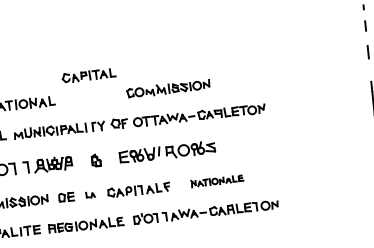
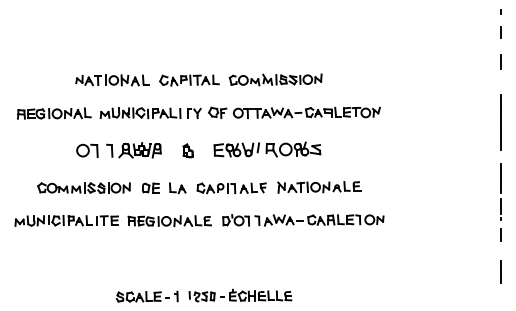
part: (89, 75) -> (189, 80), moved
part: (217, 181) -> (319, 187), size x1.43
part: (90, 195) -> (177, 188), size x1.67

